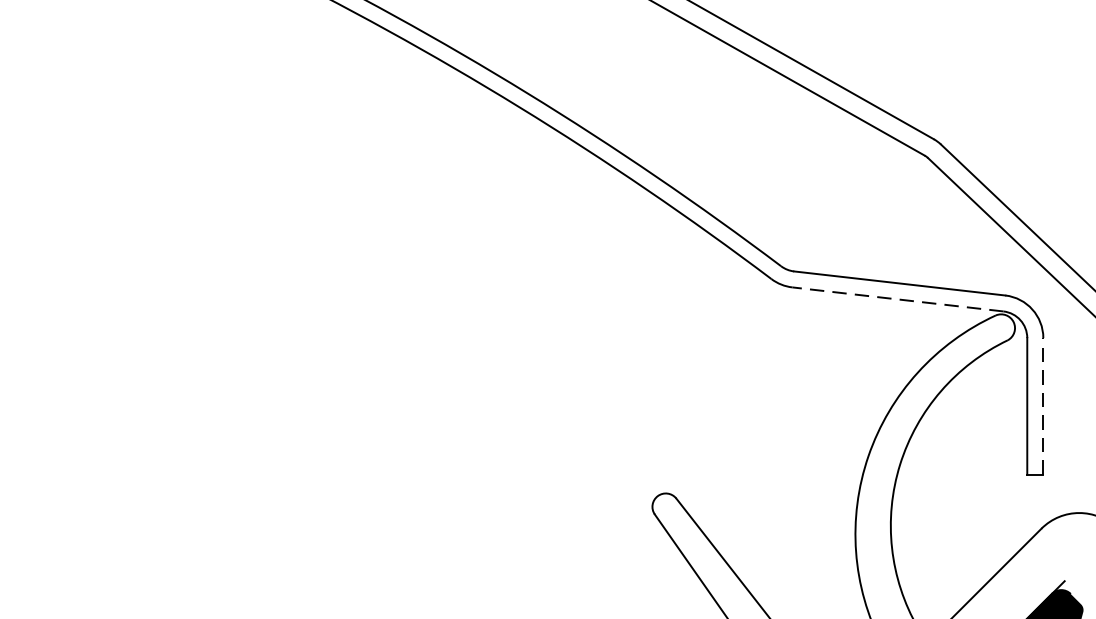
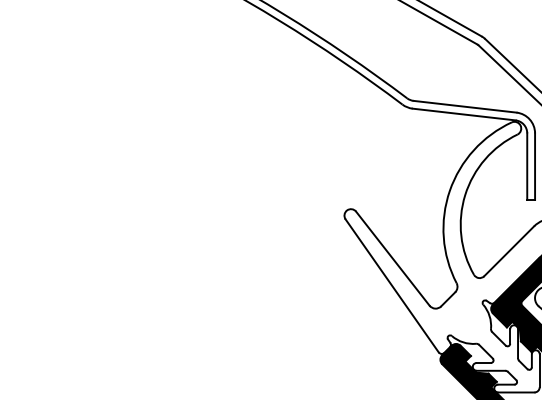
line: (898, 299) -> (464, 114), dashed -> solid
line: (1044, 405) -> (535, 166), dashed -> solid

